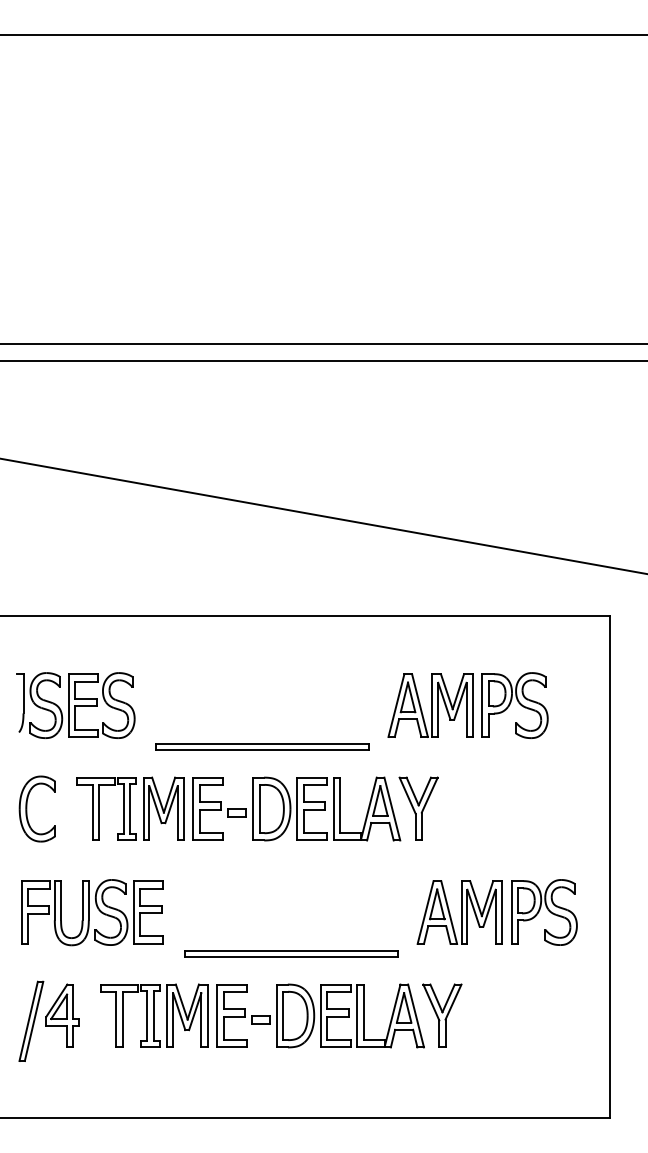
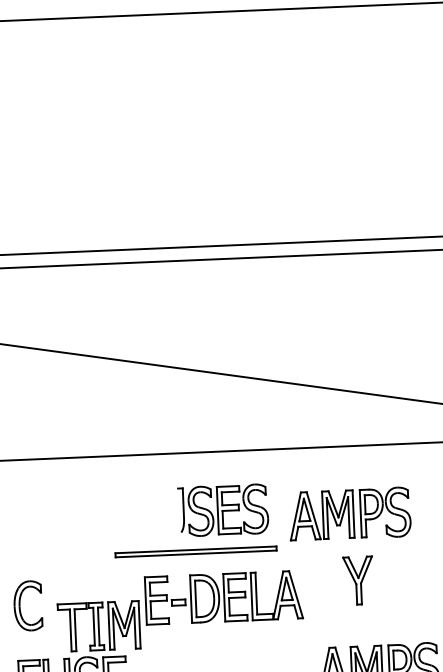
part: (75, 705) -> (223, 510), moved
part: (130, 808) -> (99, 626), moved
part: (418, 808) -> (358, 580), moved

